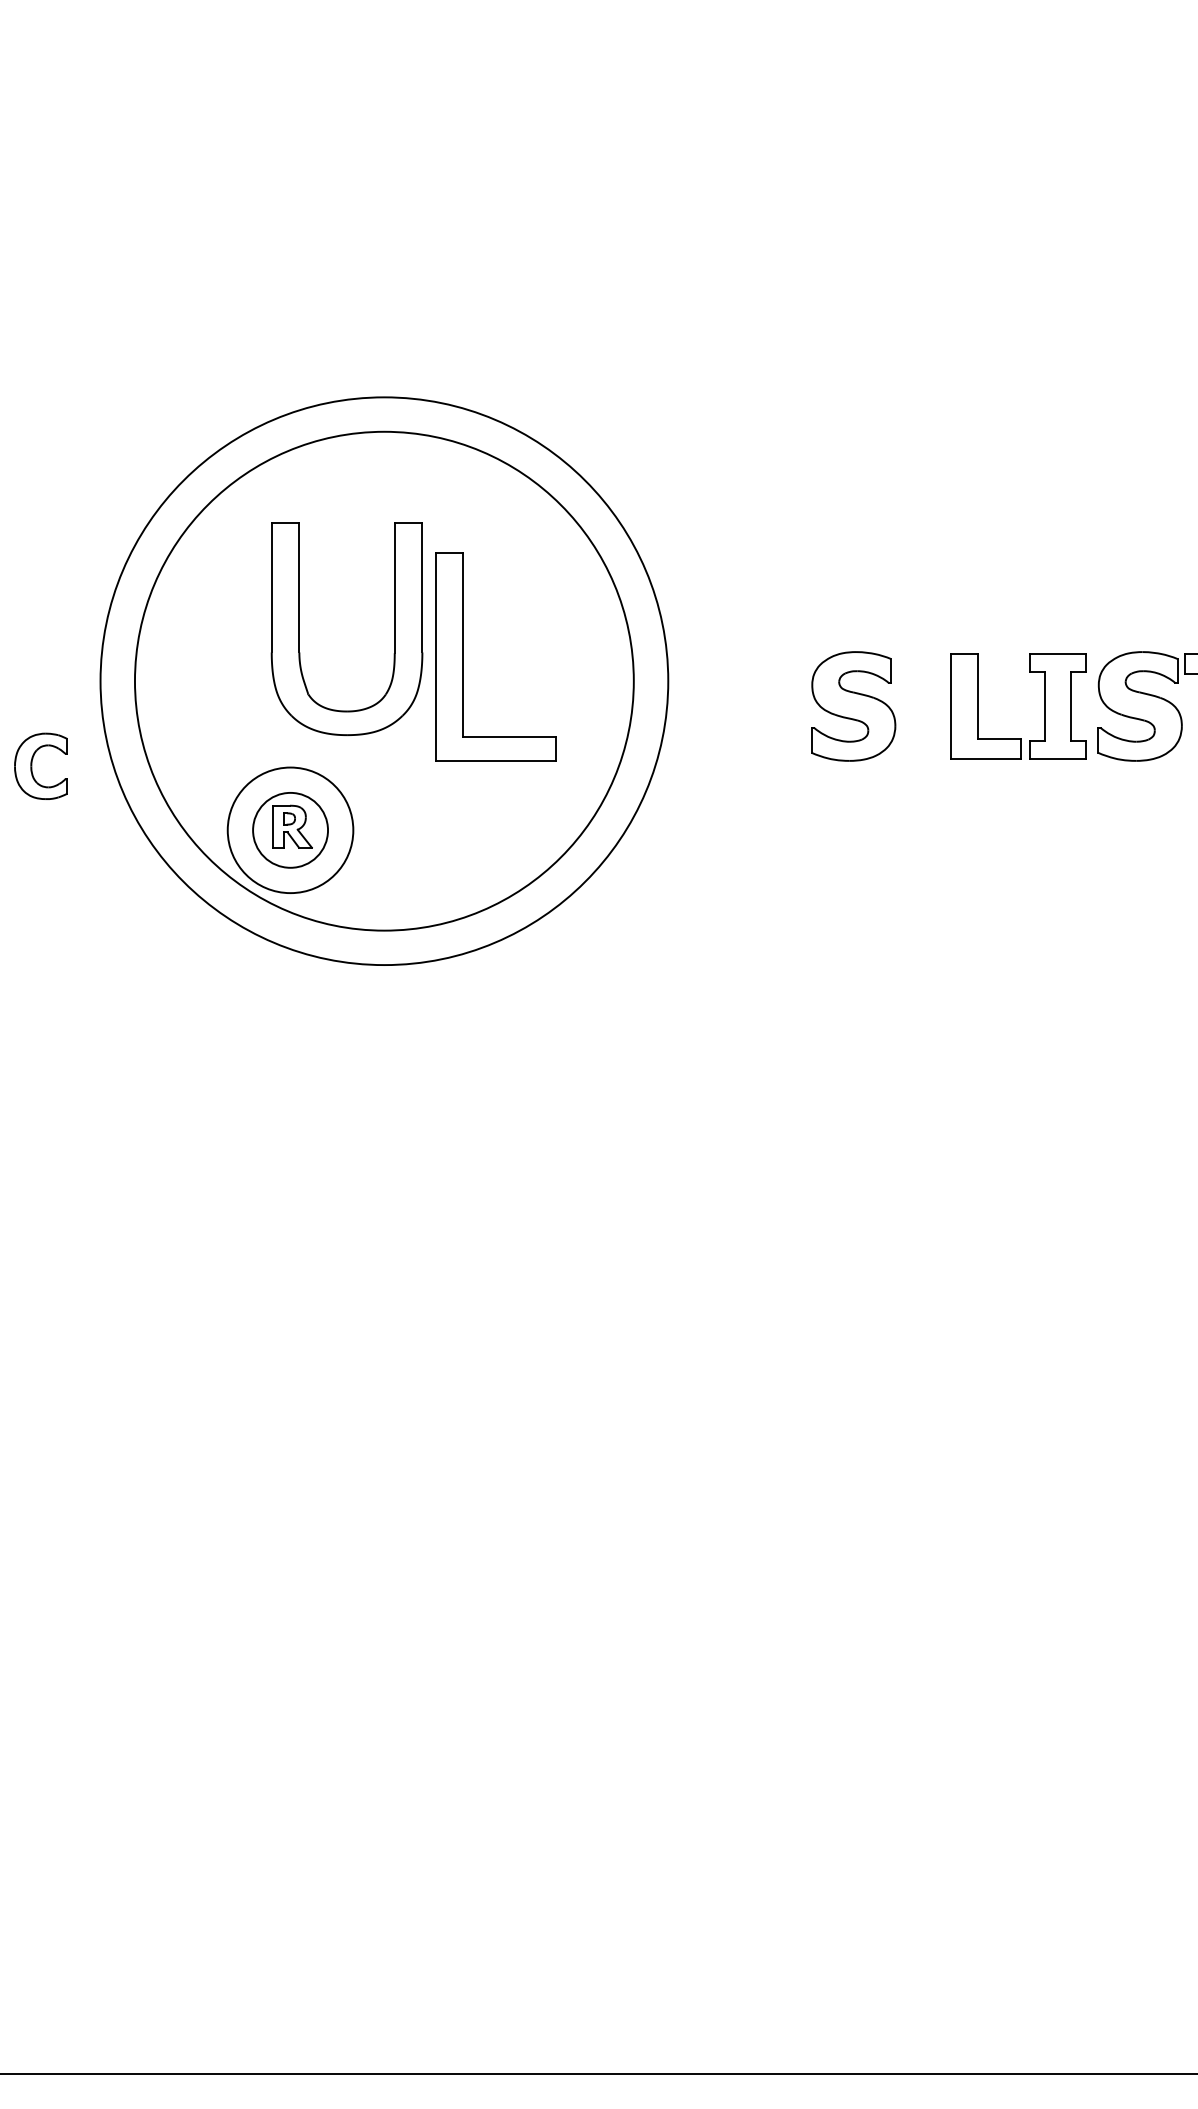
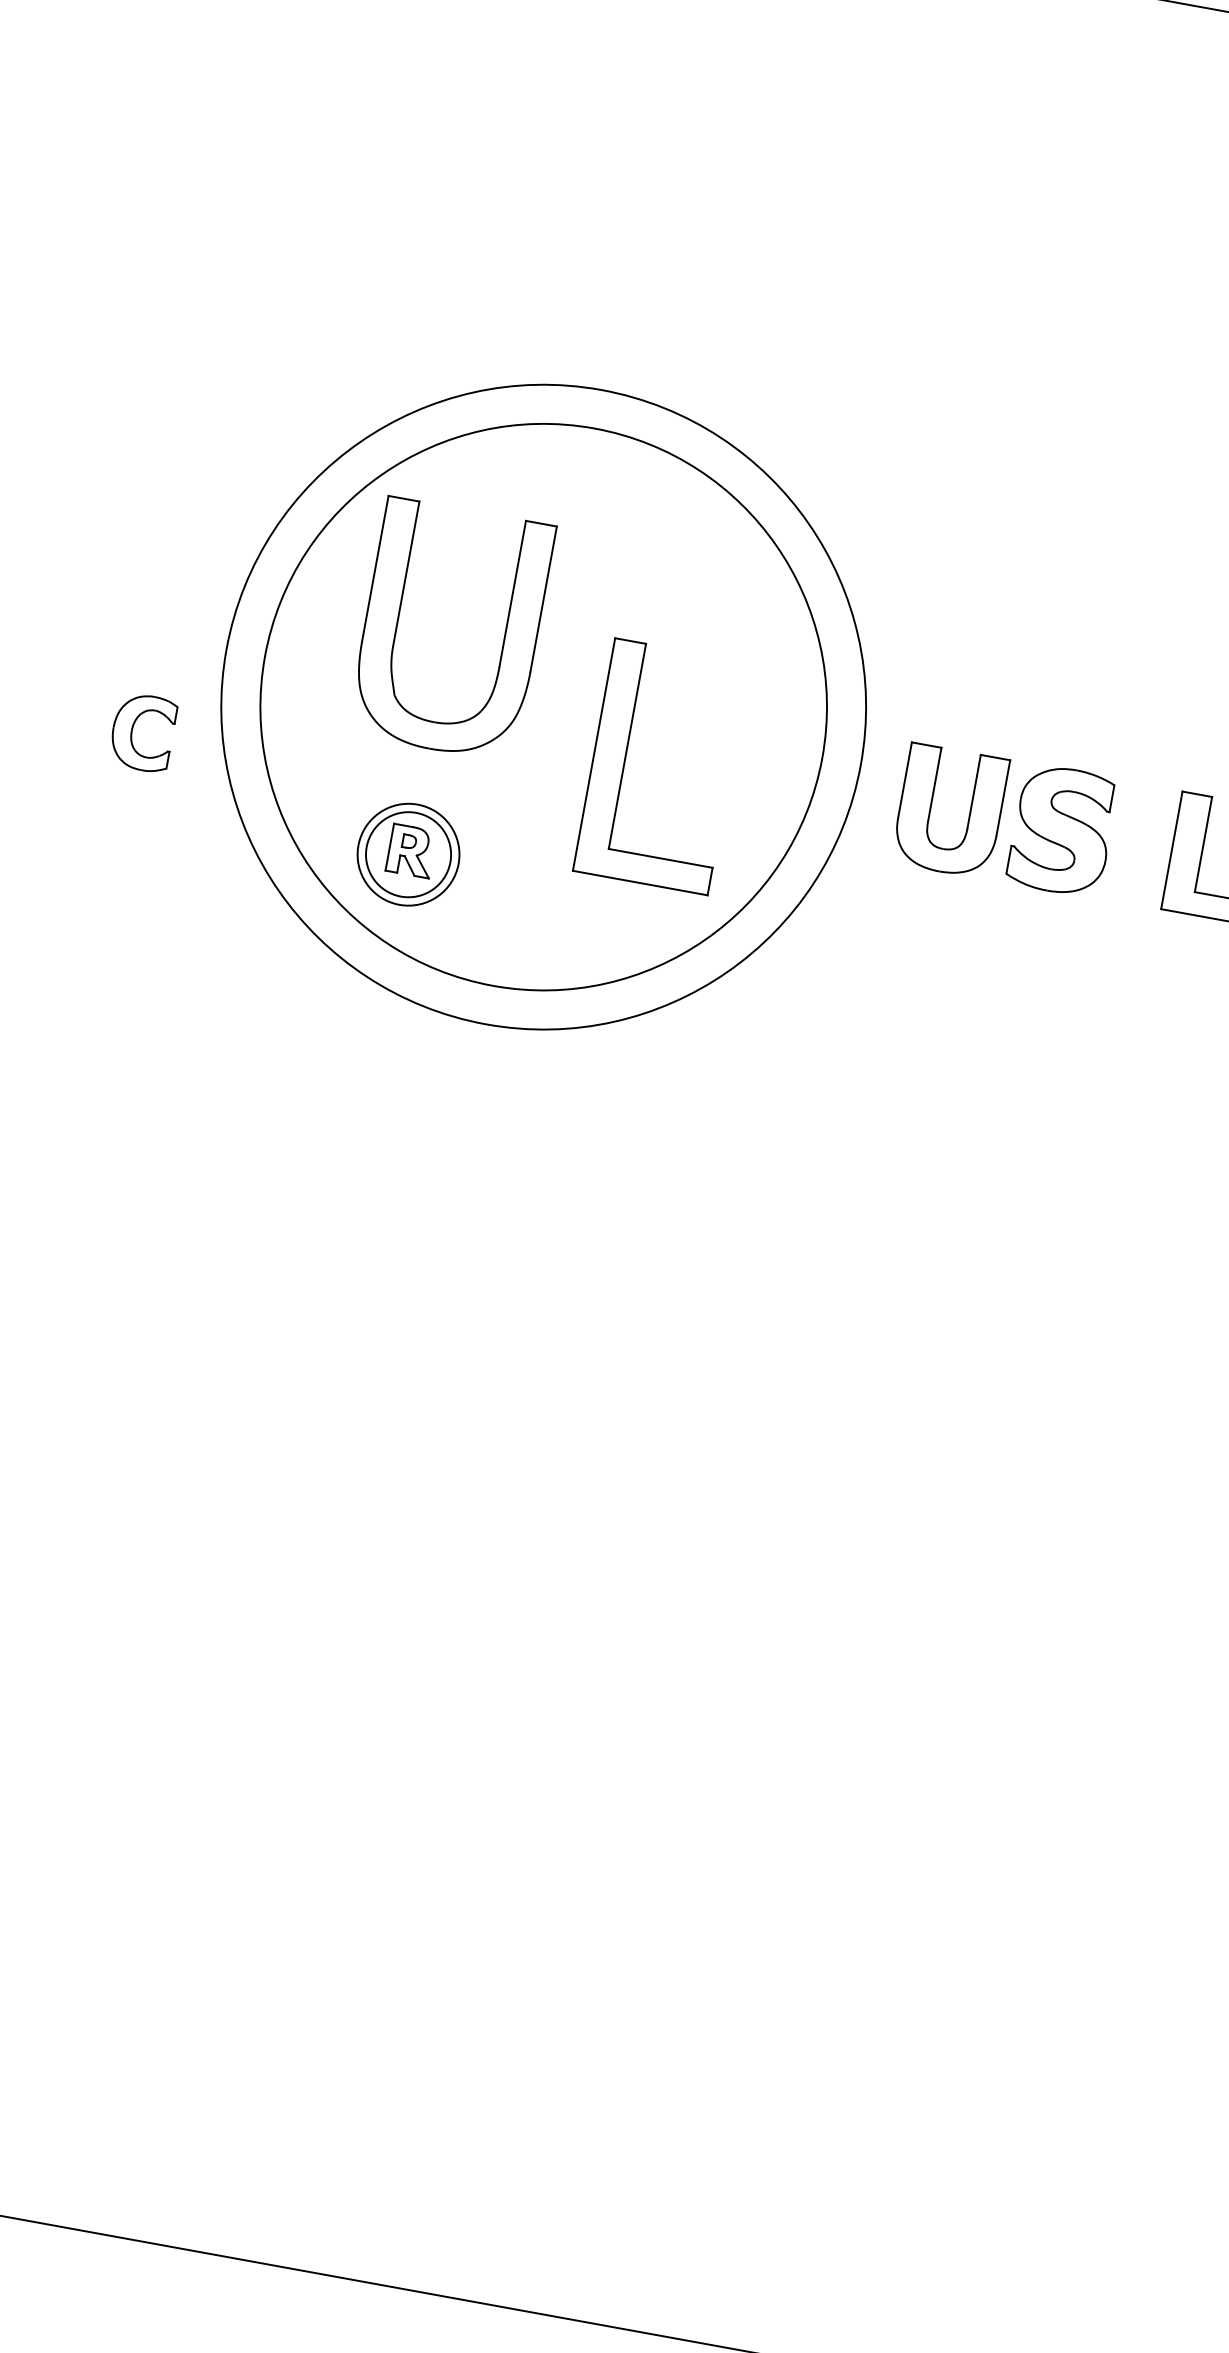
part: (299, 629) -> (397, 620), moved
part: (463, 656) -> (625, 759), moved
part: (735, 707) -> (930, 807), added
circle: (290, 830) -> (408, 854), size x0.71

